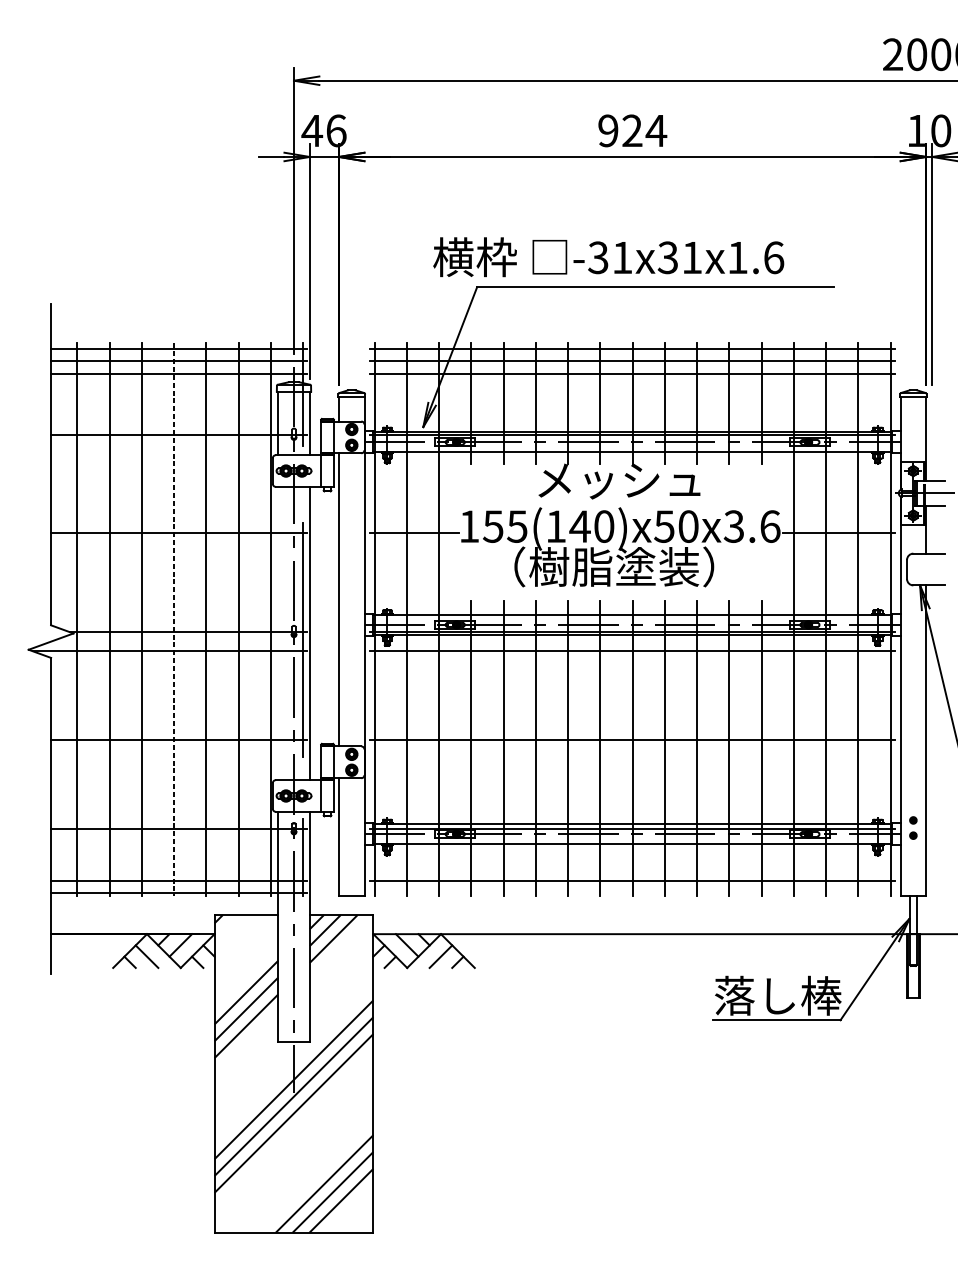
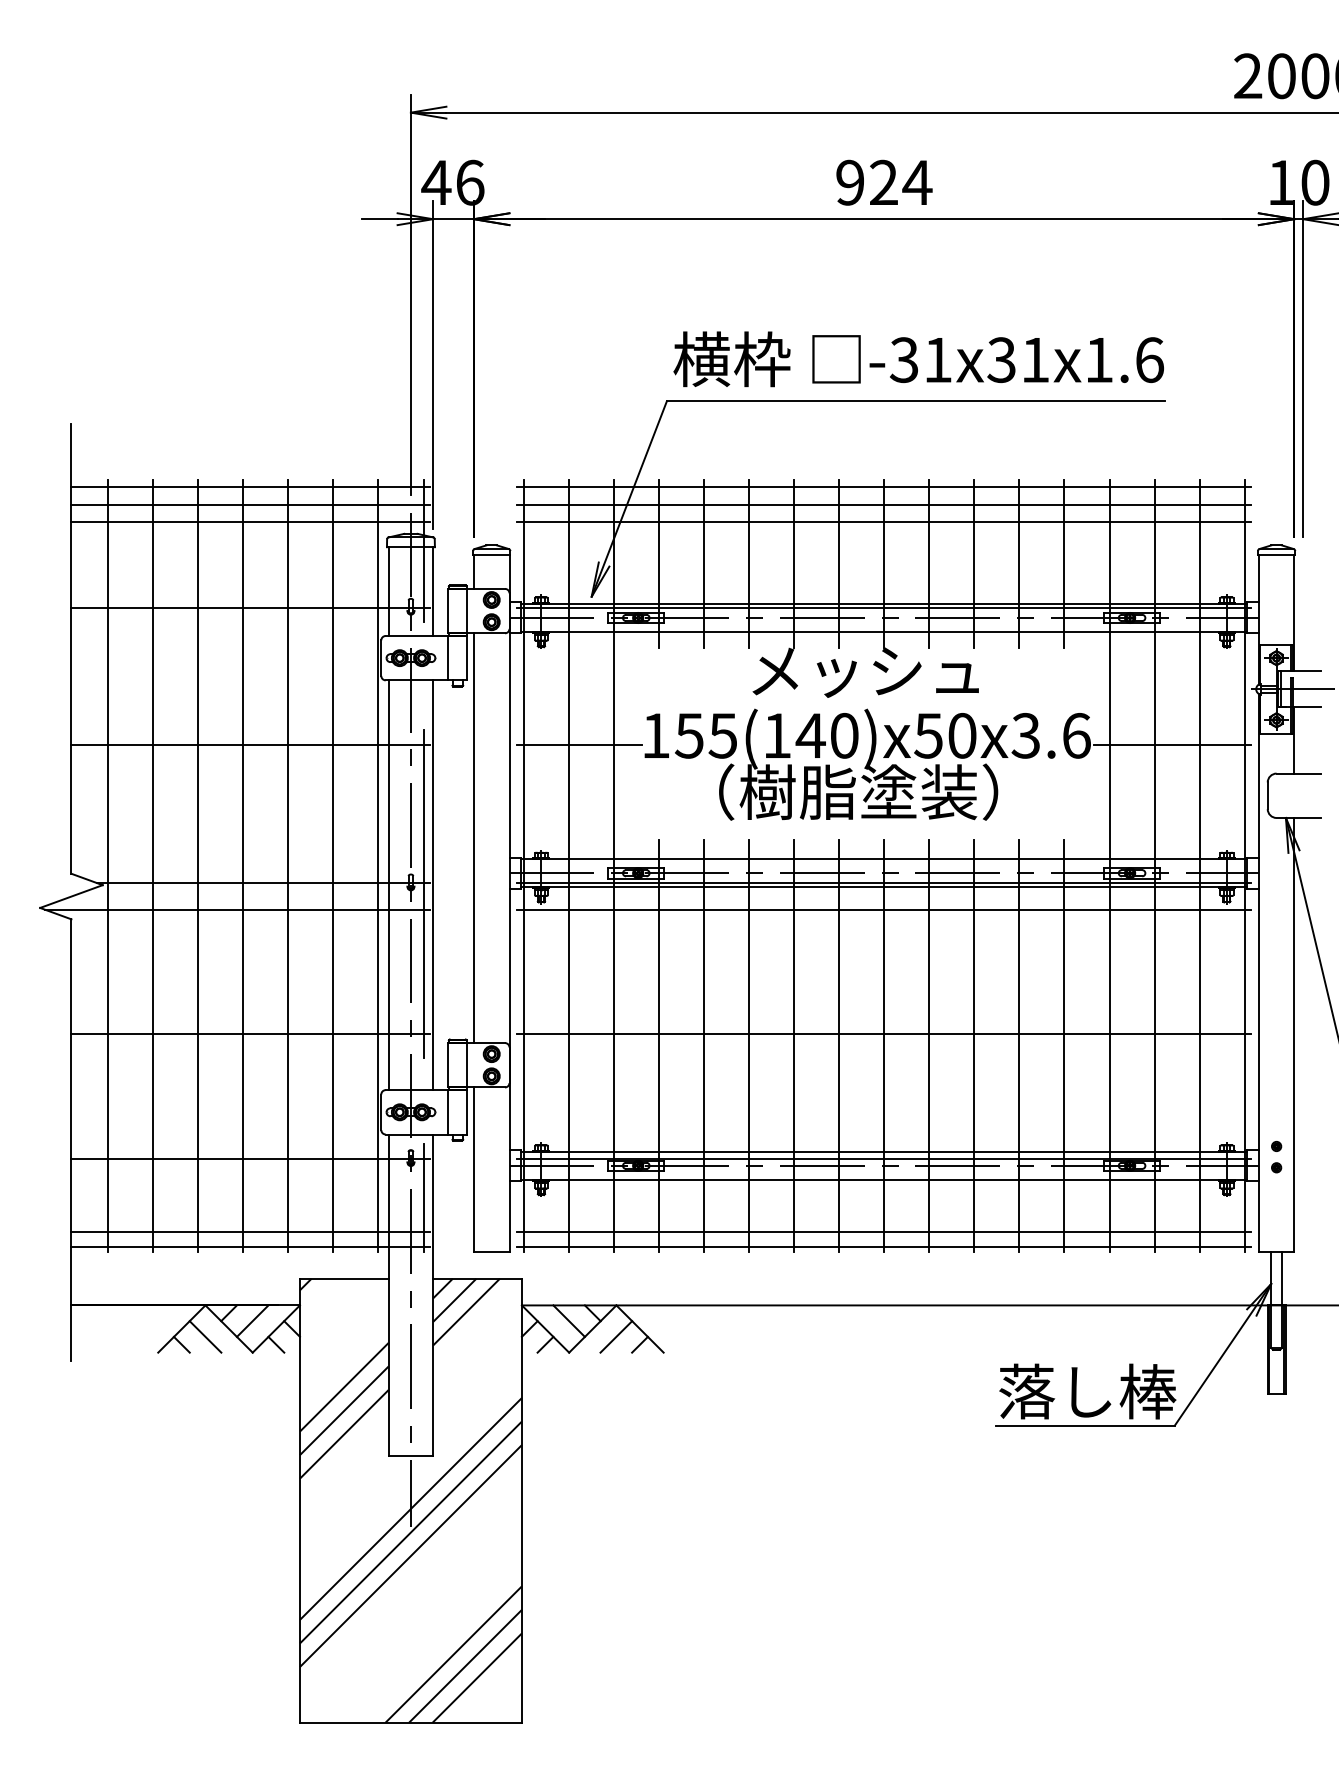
text: (608, 257) -> (918, 359), moved
line: (174, 620) -> (243, 866), dashed -> solid
line: (277, 633) -> (388, 885), added
line: (632, 892) -> (884, 1247), added

